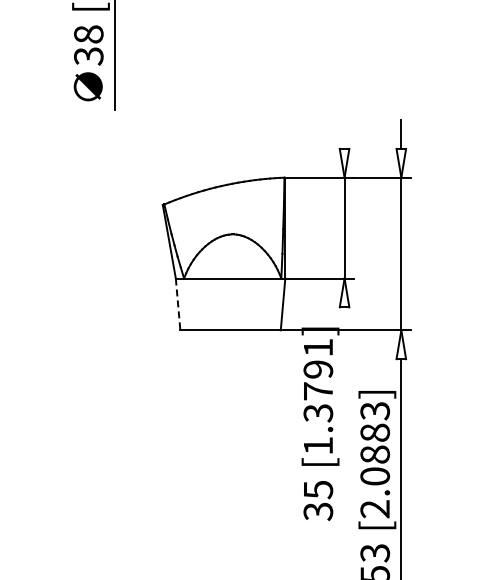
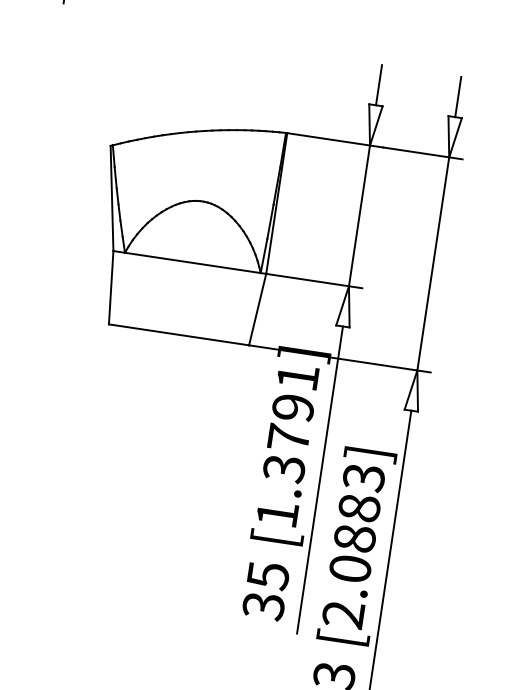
line: (344, 134) -> (378, 85), added
line: (178, 304) -> (111, 287), dashed -> solid
line: (344, 417) -> (319, 480), added

